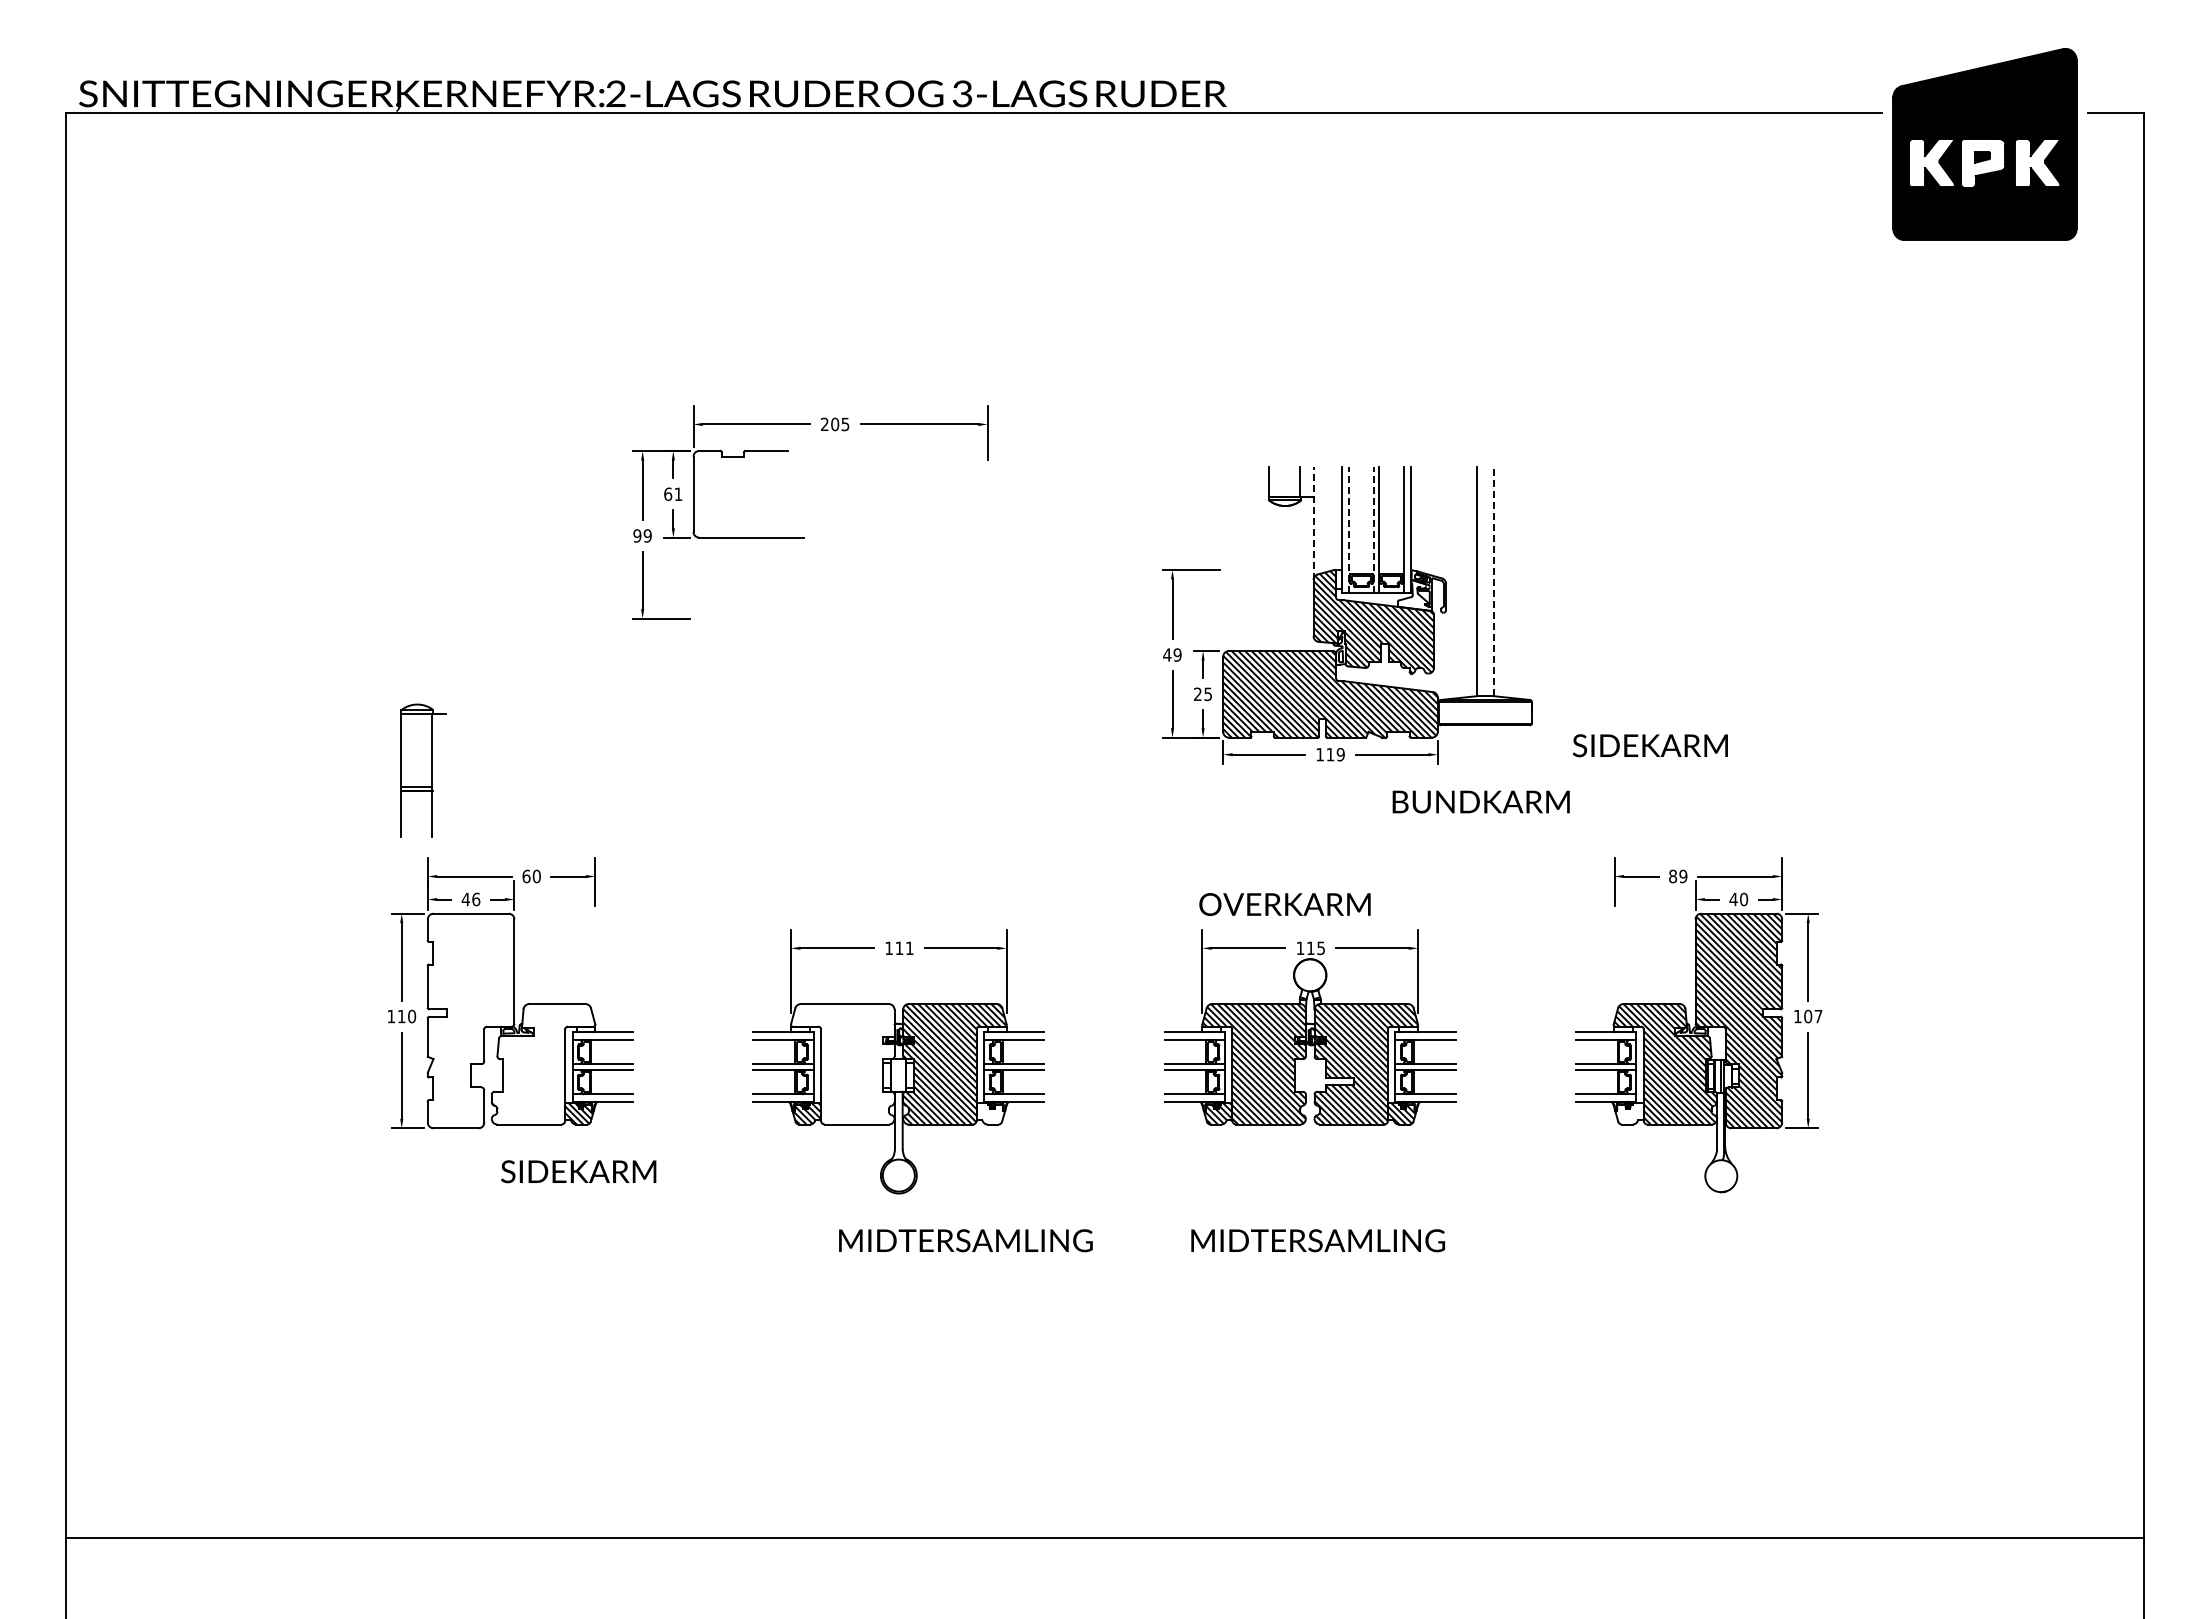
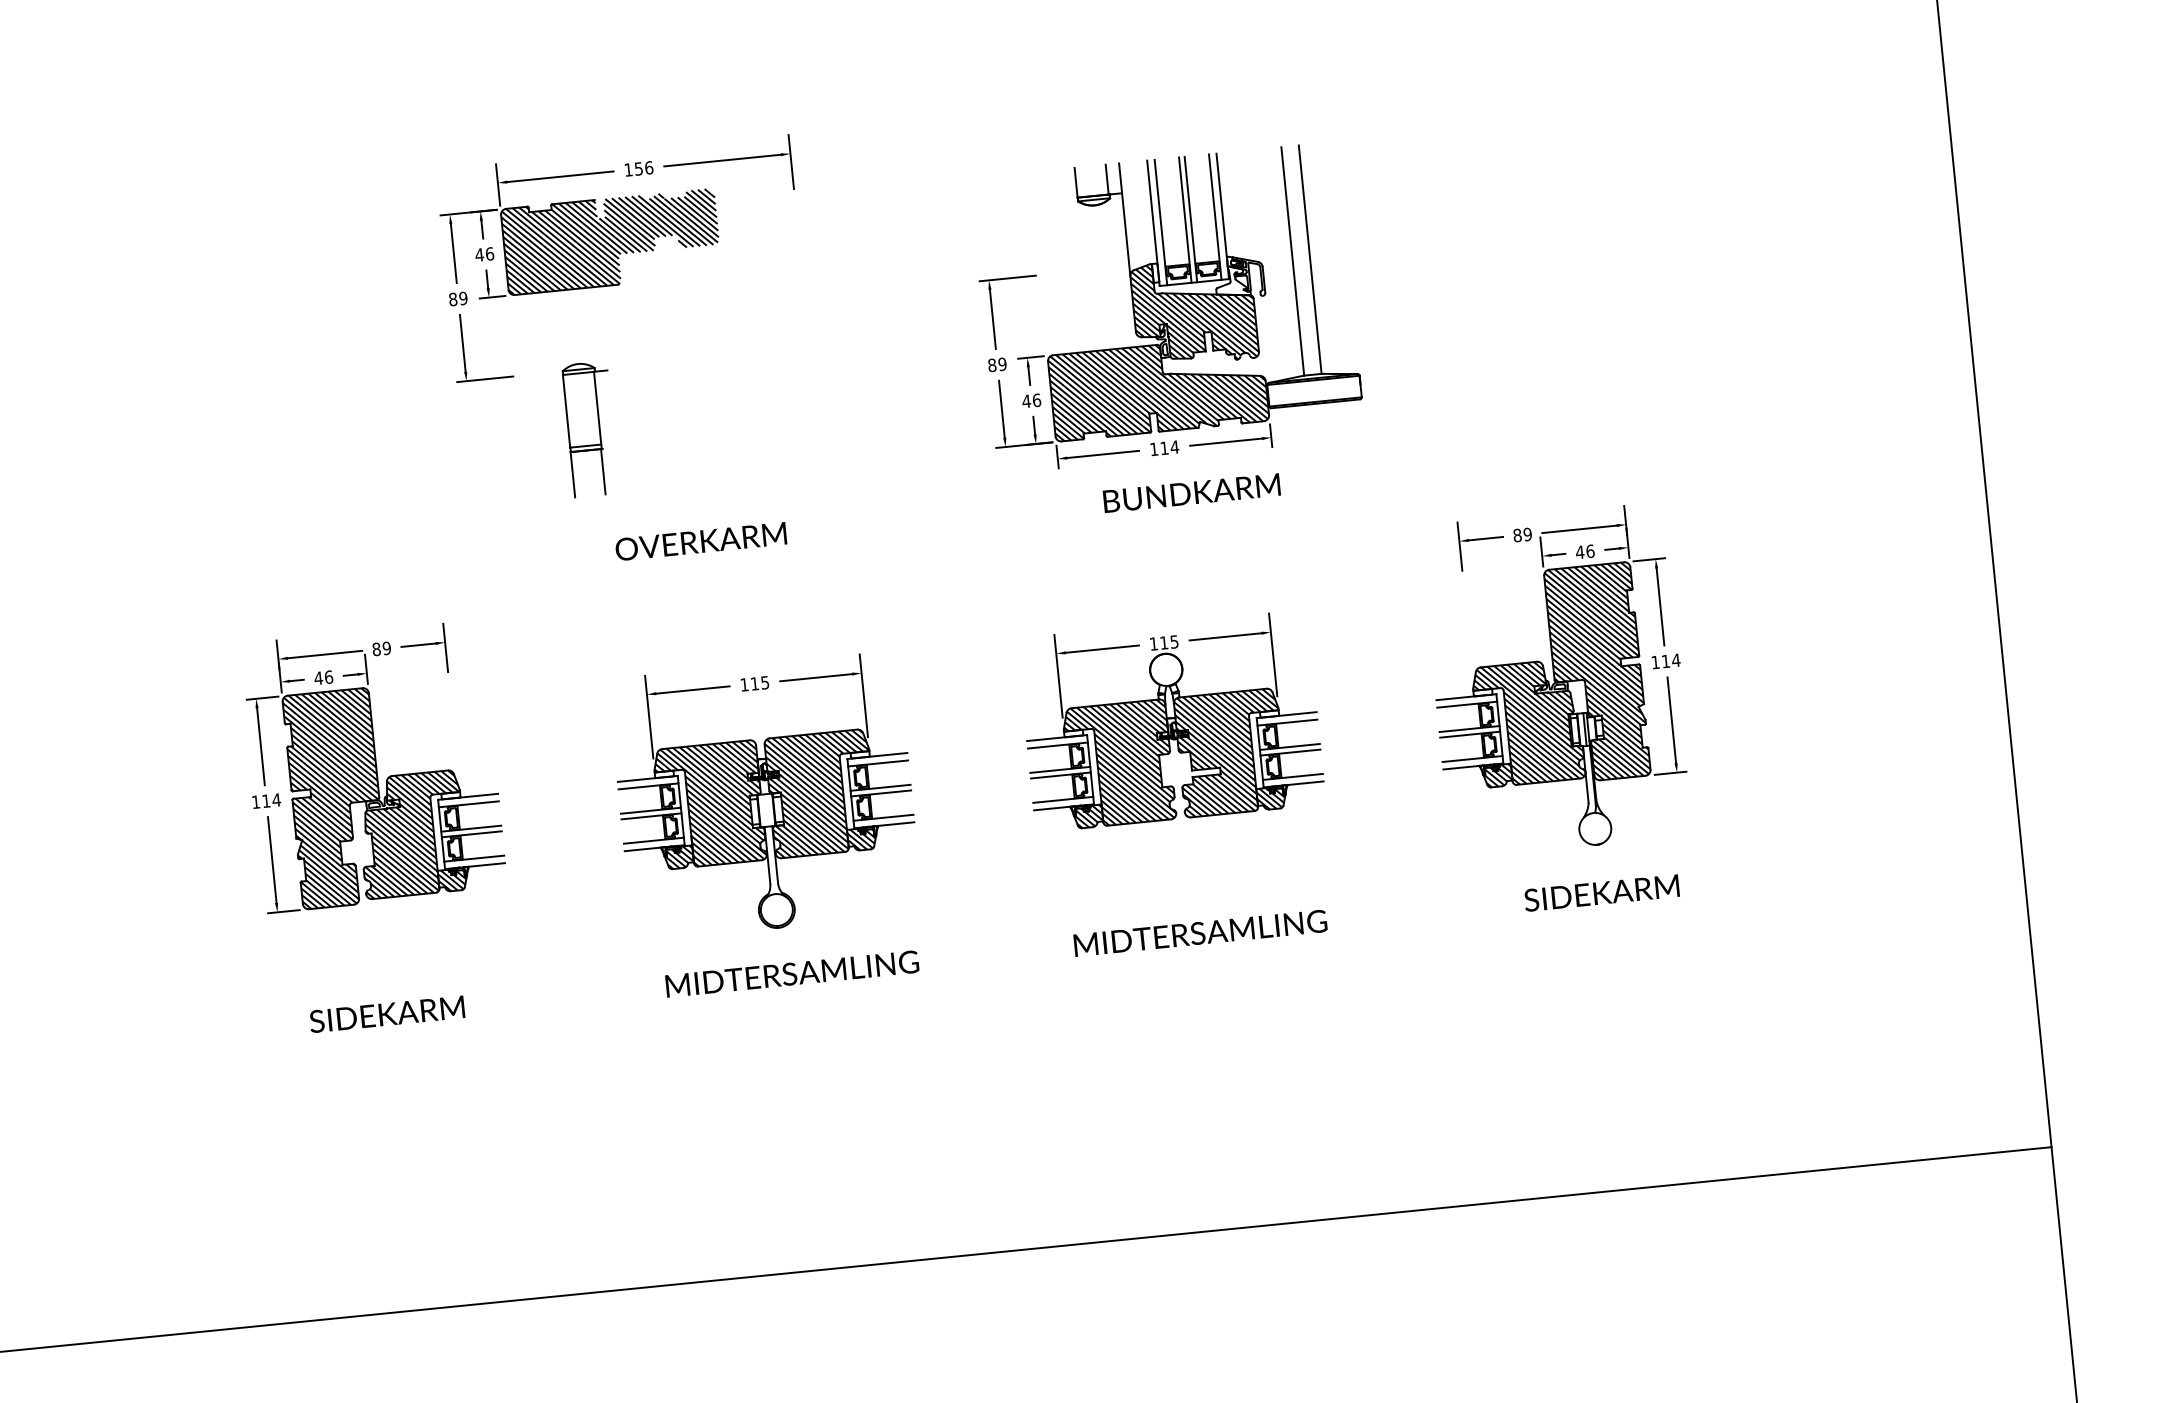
text: (834, 424) -> (638, 169), 205 -> 156
text: (672, 494) -> (483, 254), 61 -> 46
hatch: (800, 494) -> (611, 242), added
line: (1313, 523) -> (1124, 219), dashed -> solid
line: (1349, 529) -> (1161, 222), dashed -> solid
line: (1373, 529) -> (1184, 219), dashed -> solid
text: (637, 535) -> (453, 299), 99 -> 89
line: (1494, 581) -> (1310, 259), dashed -> solid
text: (1167, 654) -> (992, 364), 49 -> 89
text: (1202, 694) -> (1031, 401), 25 -> 46
text: (1649, 745) -> (1600, 893), moved
text: (1340, 754) -> (1174, 447), 119 -> 114
part: (423, 770) -> (590, 429), moved
text: (1480, 801) -> (1191, 492), moved
text: (531, 876) -> (381, 648), 60 -> 89
text: (1744, 898) -> (1590, 550), 40 -> 46
text: (1284, 904) -> (700, 541), moved
text: (909, 948) -> (764, 683), 111 -> 115
text: (411, 1016) -> (276, 800), 110 -> 114
text: (1813, 1016) -> (1671, 660), 107 -> 114
hatch: (470, 1020) -> (335, 798), added
hatch: (542, 1064) -> (411, 834), added
hatch: (842, 1064) -> (709, 805), added
hatch: (990, 1113) -> (861, 839), added
hatch: (1629, 1113) -> (1497, 775), added
text: (578, 1171) -> (386, 1014), moved
text: (965, 1240) -> (791, 973), moved

